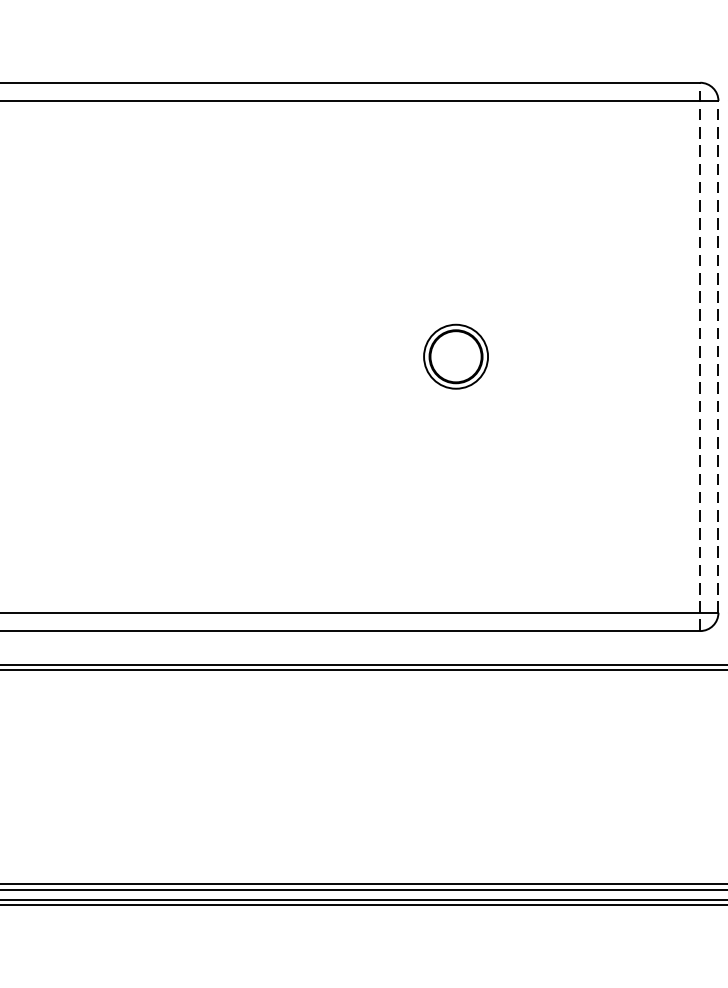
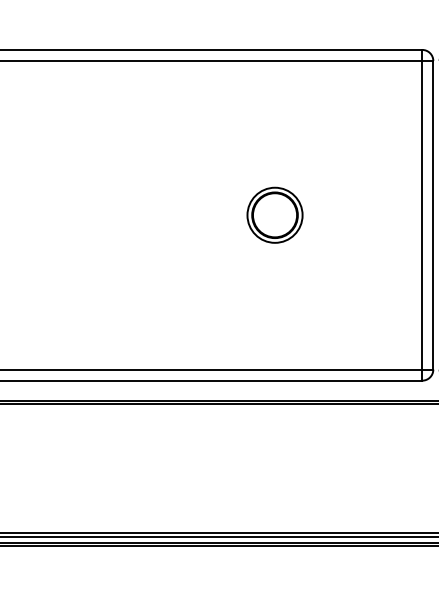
part: (455, 355) -> (274, 214), size x1.43
line: (700, 355) -> (422, 214), dashed -> solid
line: (718, 355) -> (433, 214), dashed -> solid

